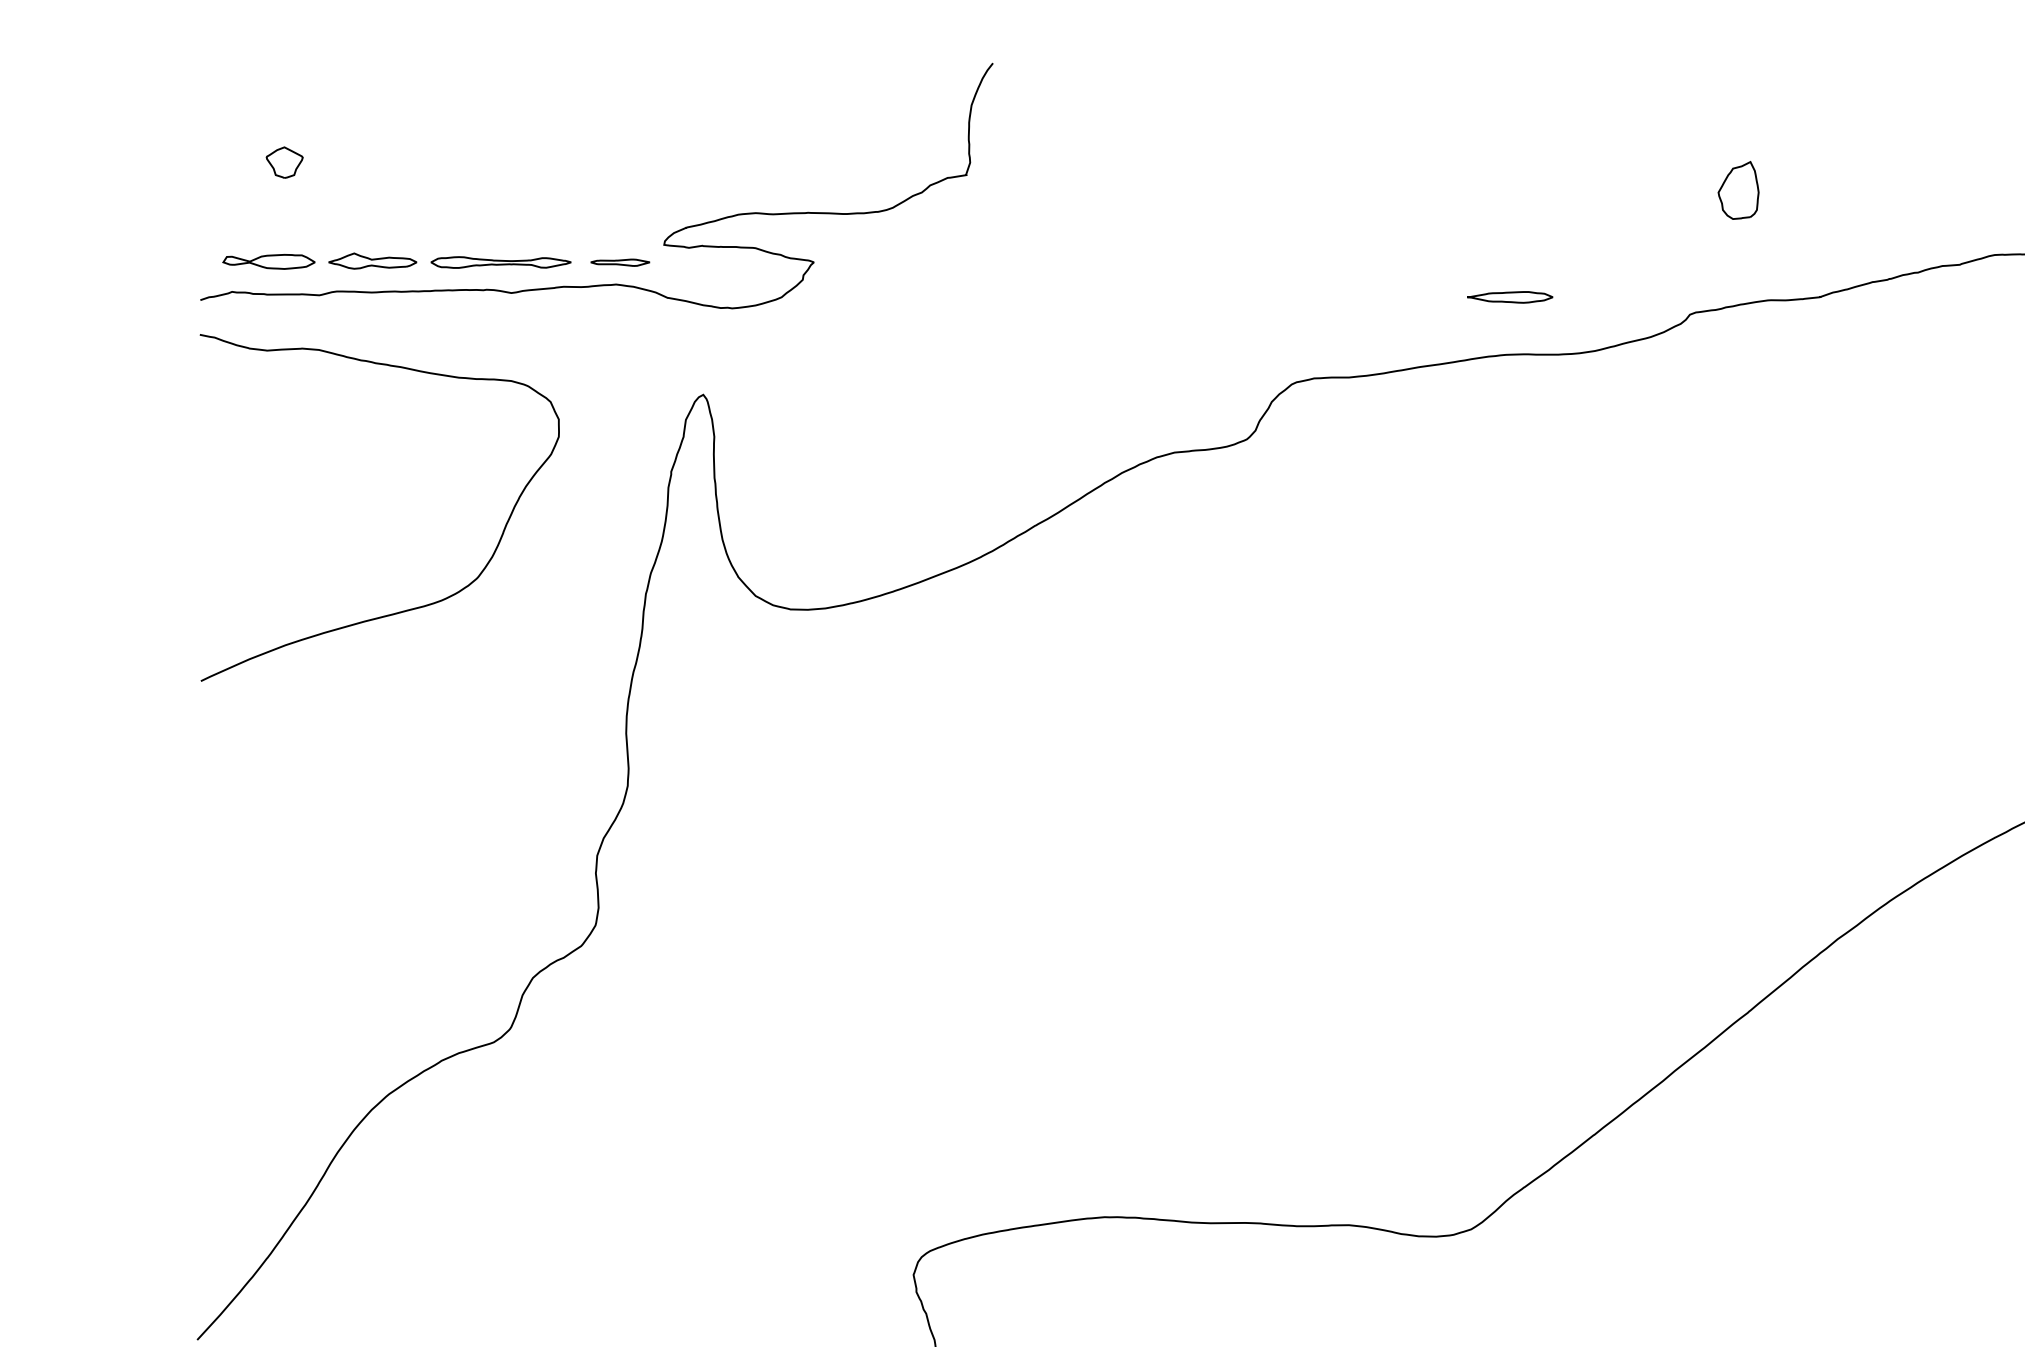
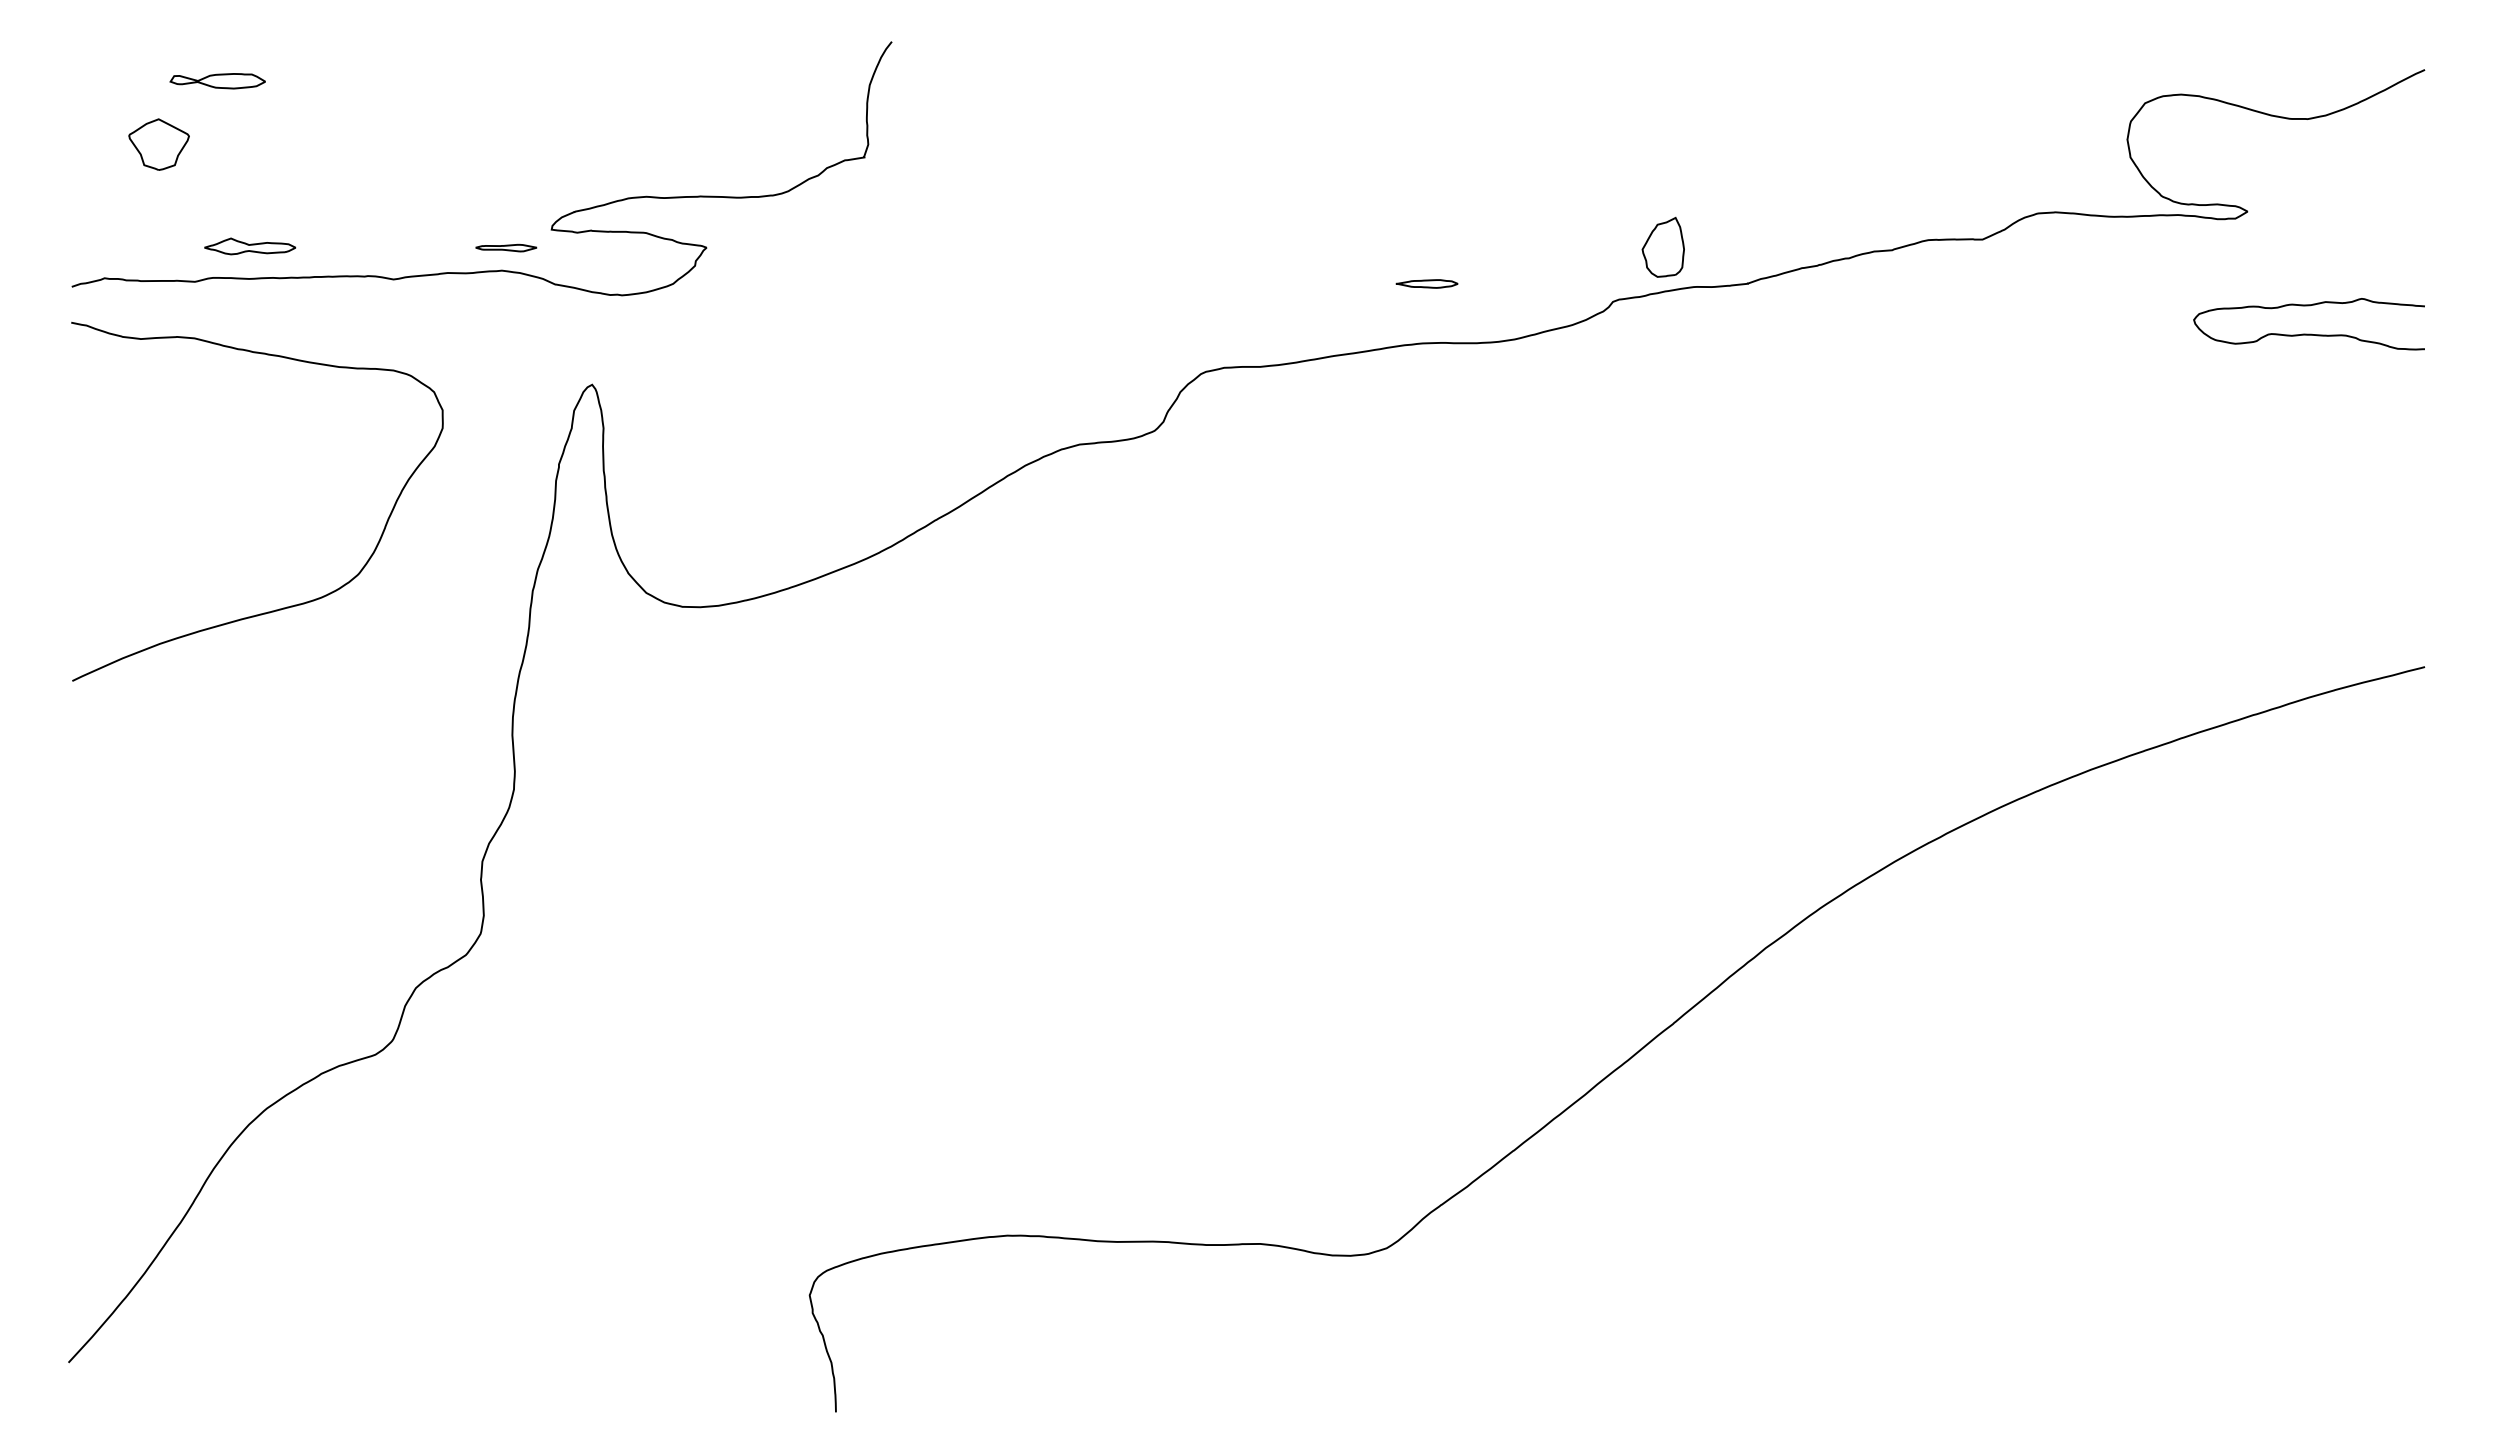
part: (284, 162) -> (158, 144), size x1.6
part: (1737, 189) -> (1662, 246), moved
part: (268, 262) -> (217, 81), moved
part: (500, 262) -> (382, 247), removed
part: (1509, 296) -> (1426, 283), size x0.7

